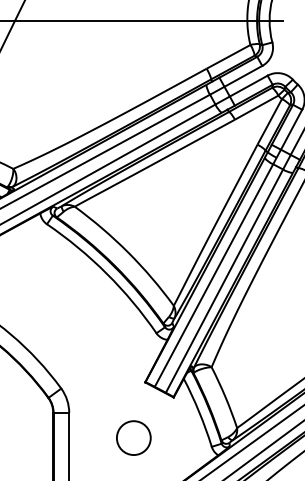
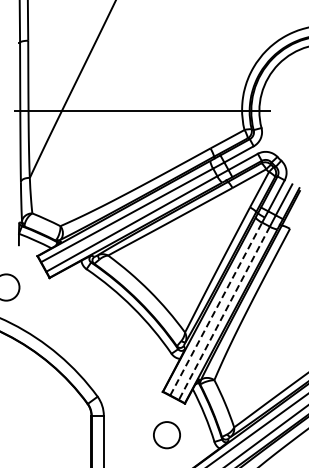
line: (214, 276) -> (216, 309), solid -> dashed
line: (224, 281) -> (224, 313), solid -> dashed
circle: (133, 438) -> (166, 435), moved

